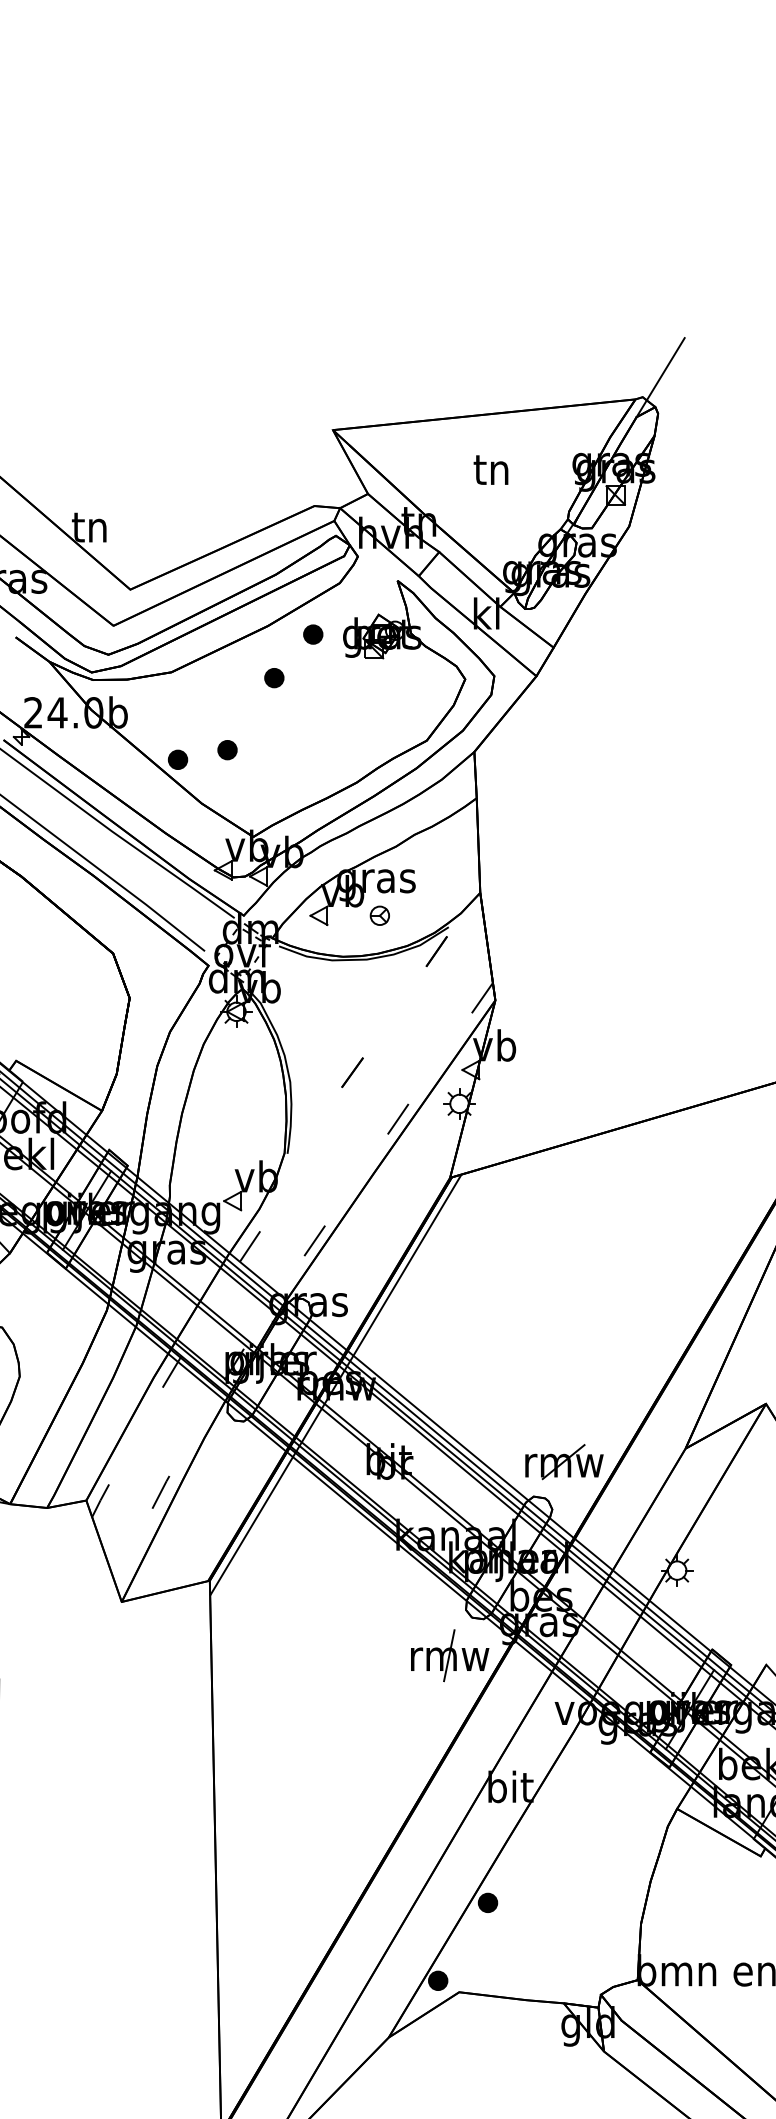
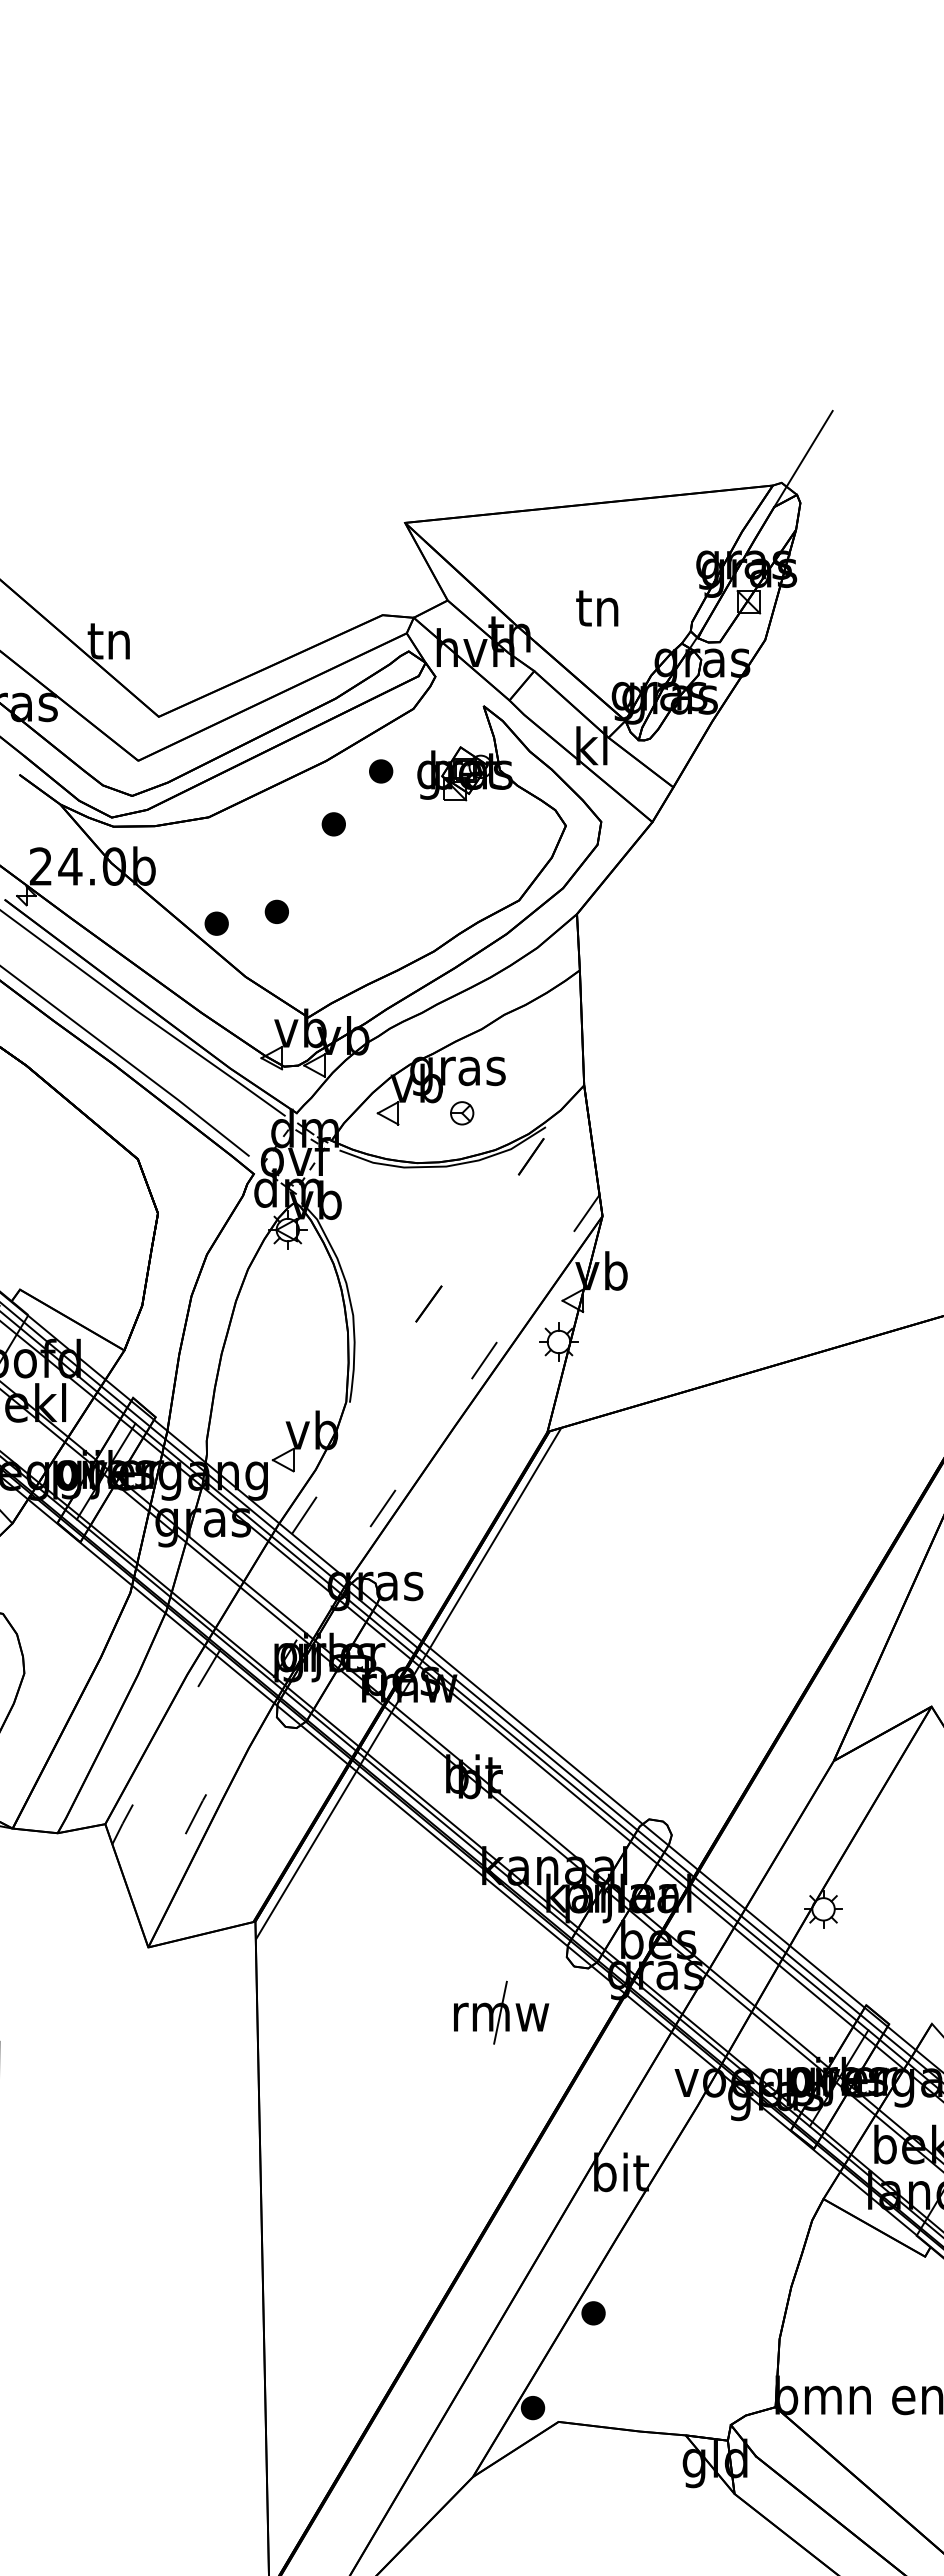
text: (491, 470) -> (597, 608), moved
part: (564, 1461) -> (686, 1776), removed
part: (450, 1655) -> (501, 2012), moved

